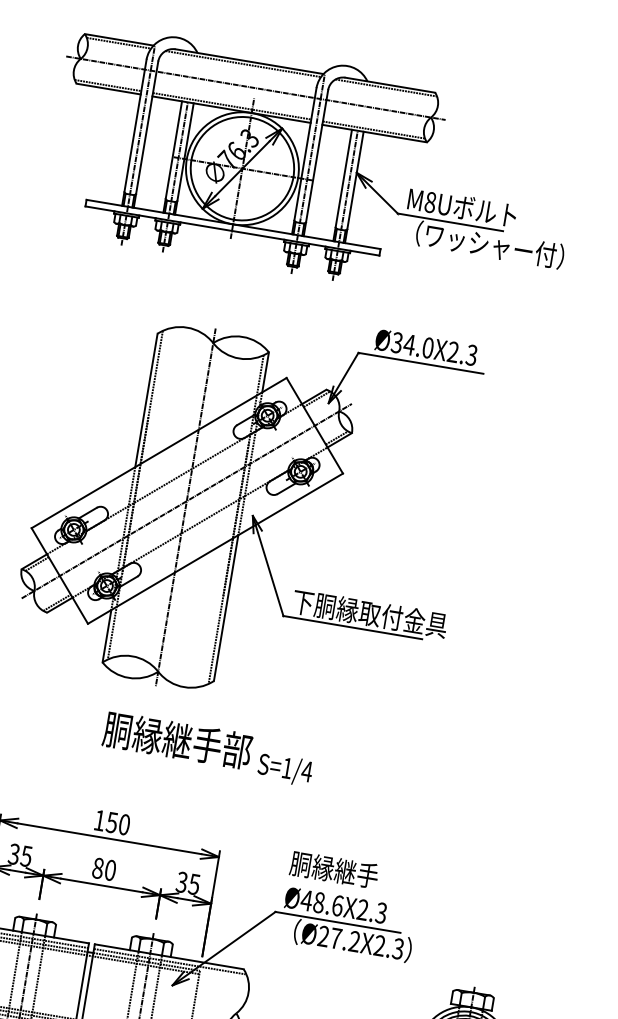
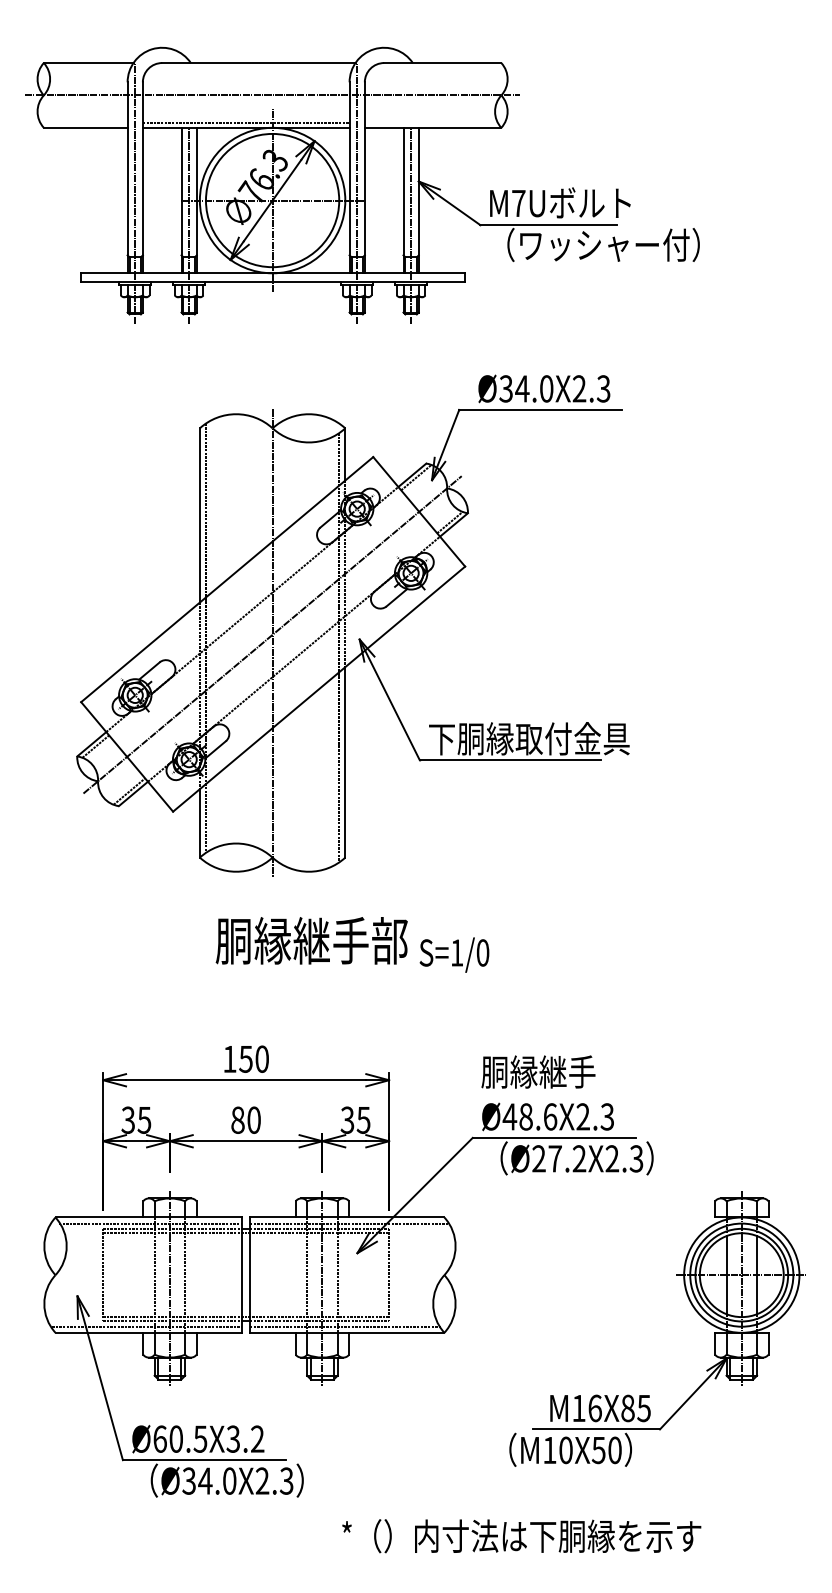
line: (119, 43) -> (89, 67), removed
line: (242, 64) -> (250, 67), removed
line: (107, 85) -> (83, 123), removed
line: (385, 87) -> (437, 67), removed
line: (373, 130) -> (431, 123), removed
text: (430, 202) -> (518, 203), M8U -> M7U
text: (306, 771) -> (482, 952), S=1/4 -> S=1/0

